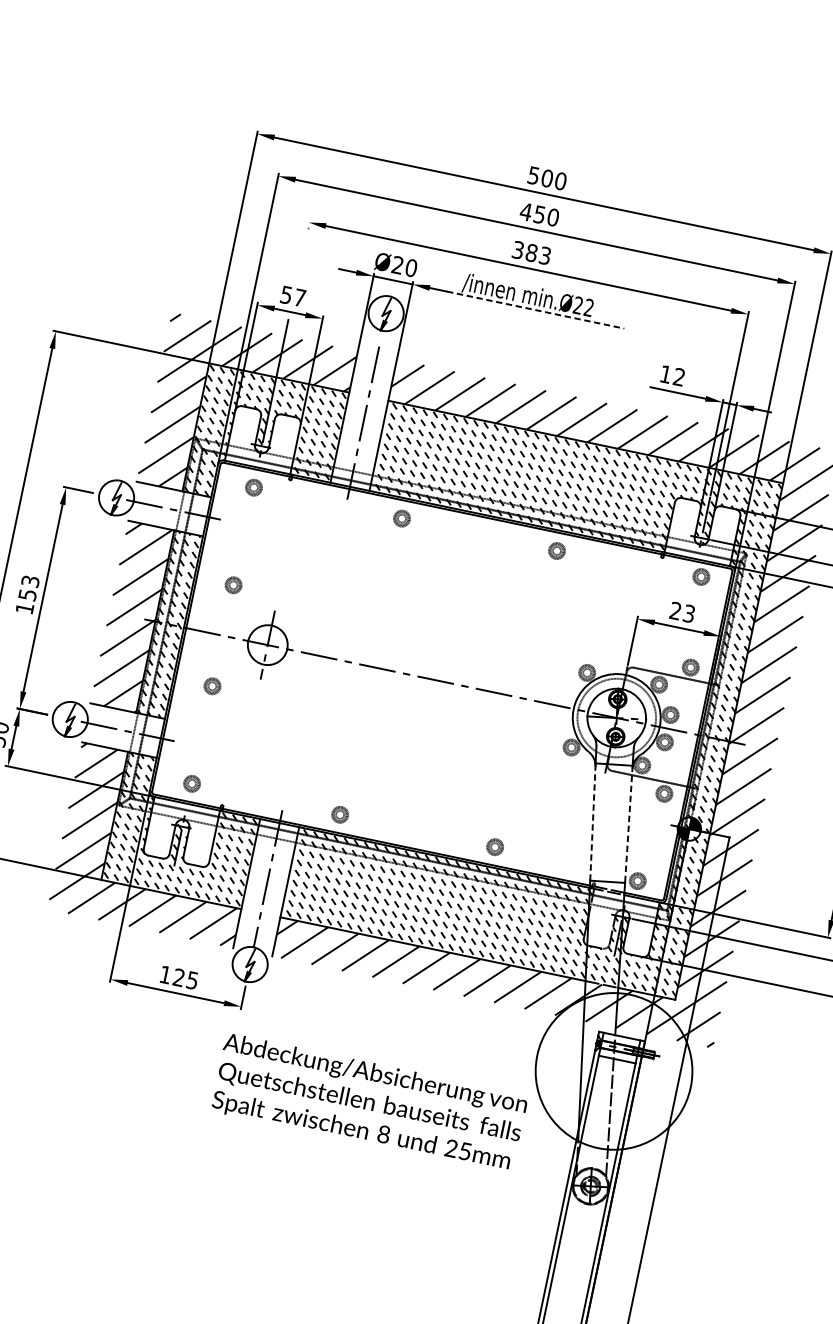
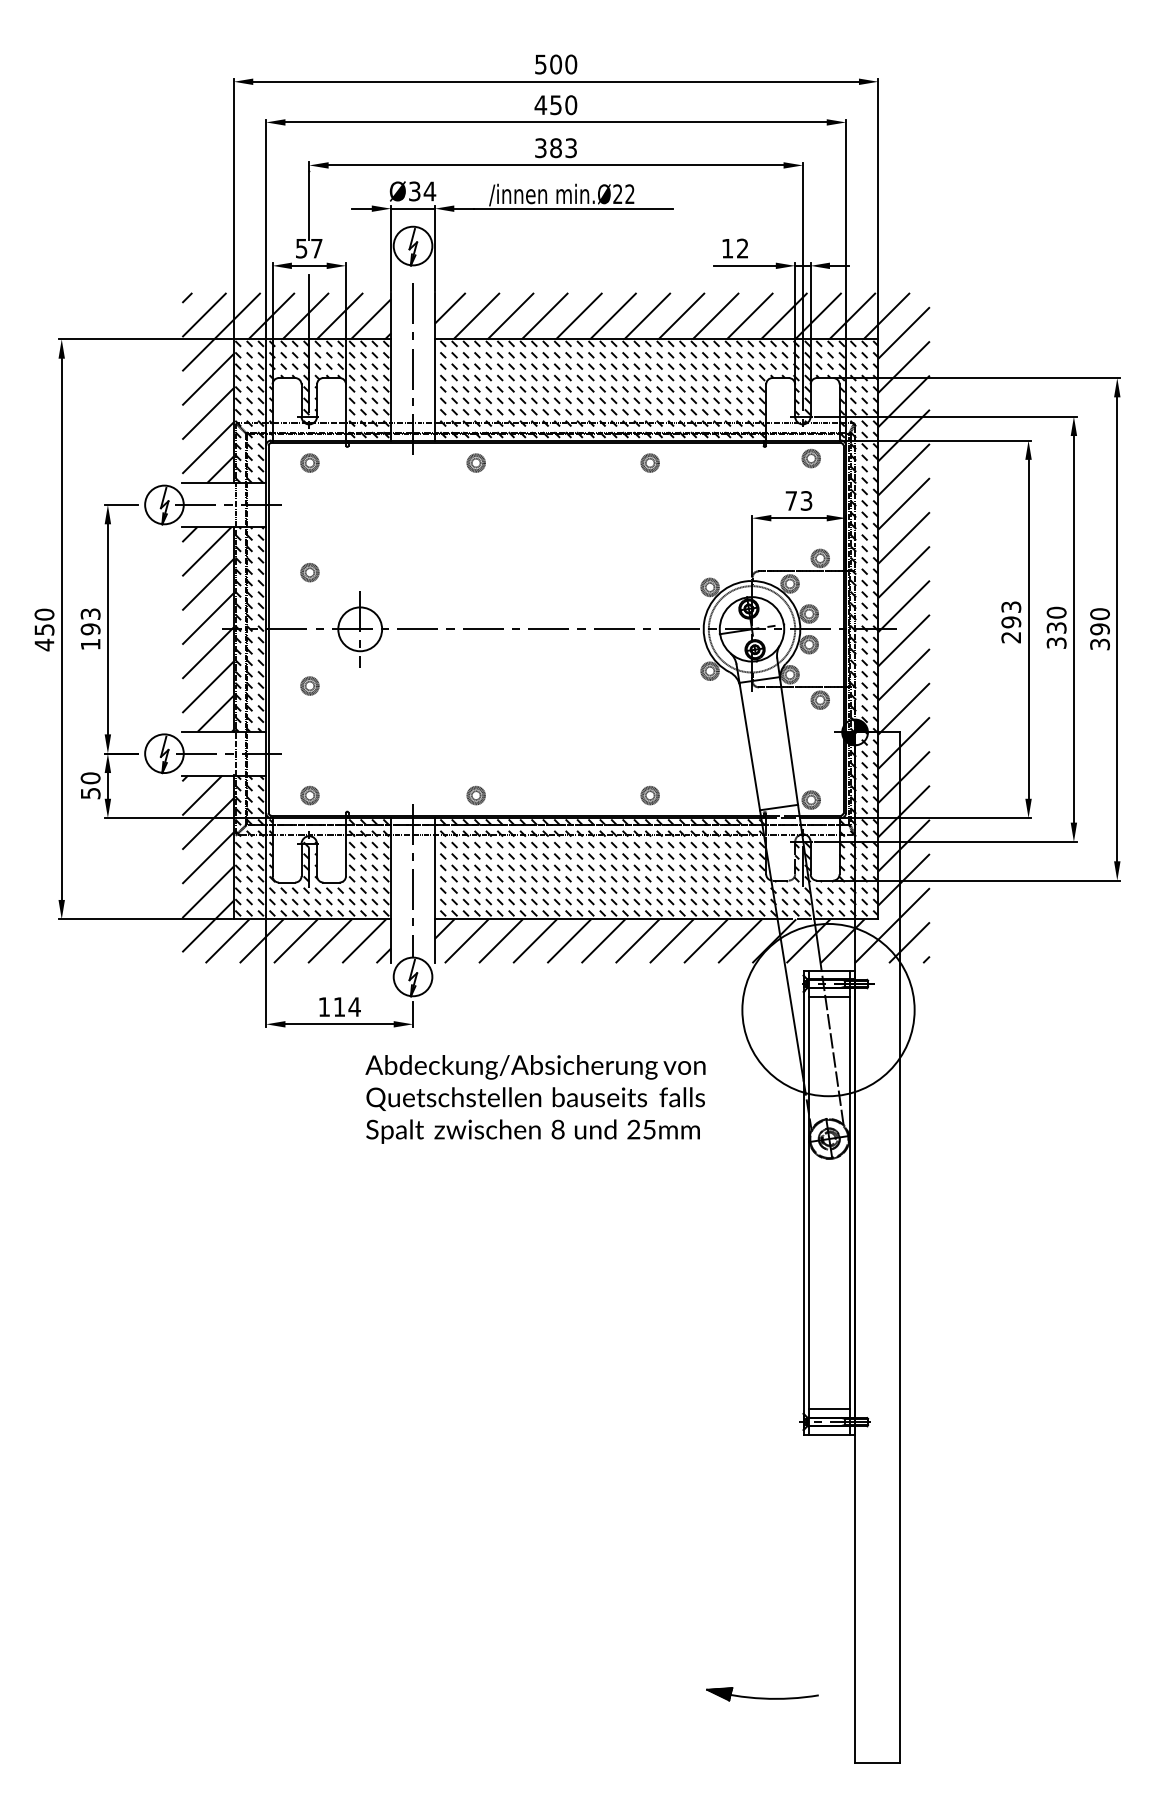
line: (302, 253) -> (309, 200), added
text: (404, 266) -> (422, 191), Ø20 -> Ø34
line: (536, 310) -> (573, 208), dashed -> solid
text: (27, 595) -> (90, 629), 153 -> 193
text: (675, 610) -> (790, 500), 23 -> 73
line: (592, 821) -> (749, 746), dashed -> solid
line: (628, 823) -> (788, 740), dashed -> solid
text: (185, 979) -> (346, 1007), 125 -> 114
text: (369, 1103) -> (535, 1099), moved

